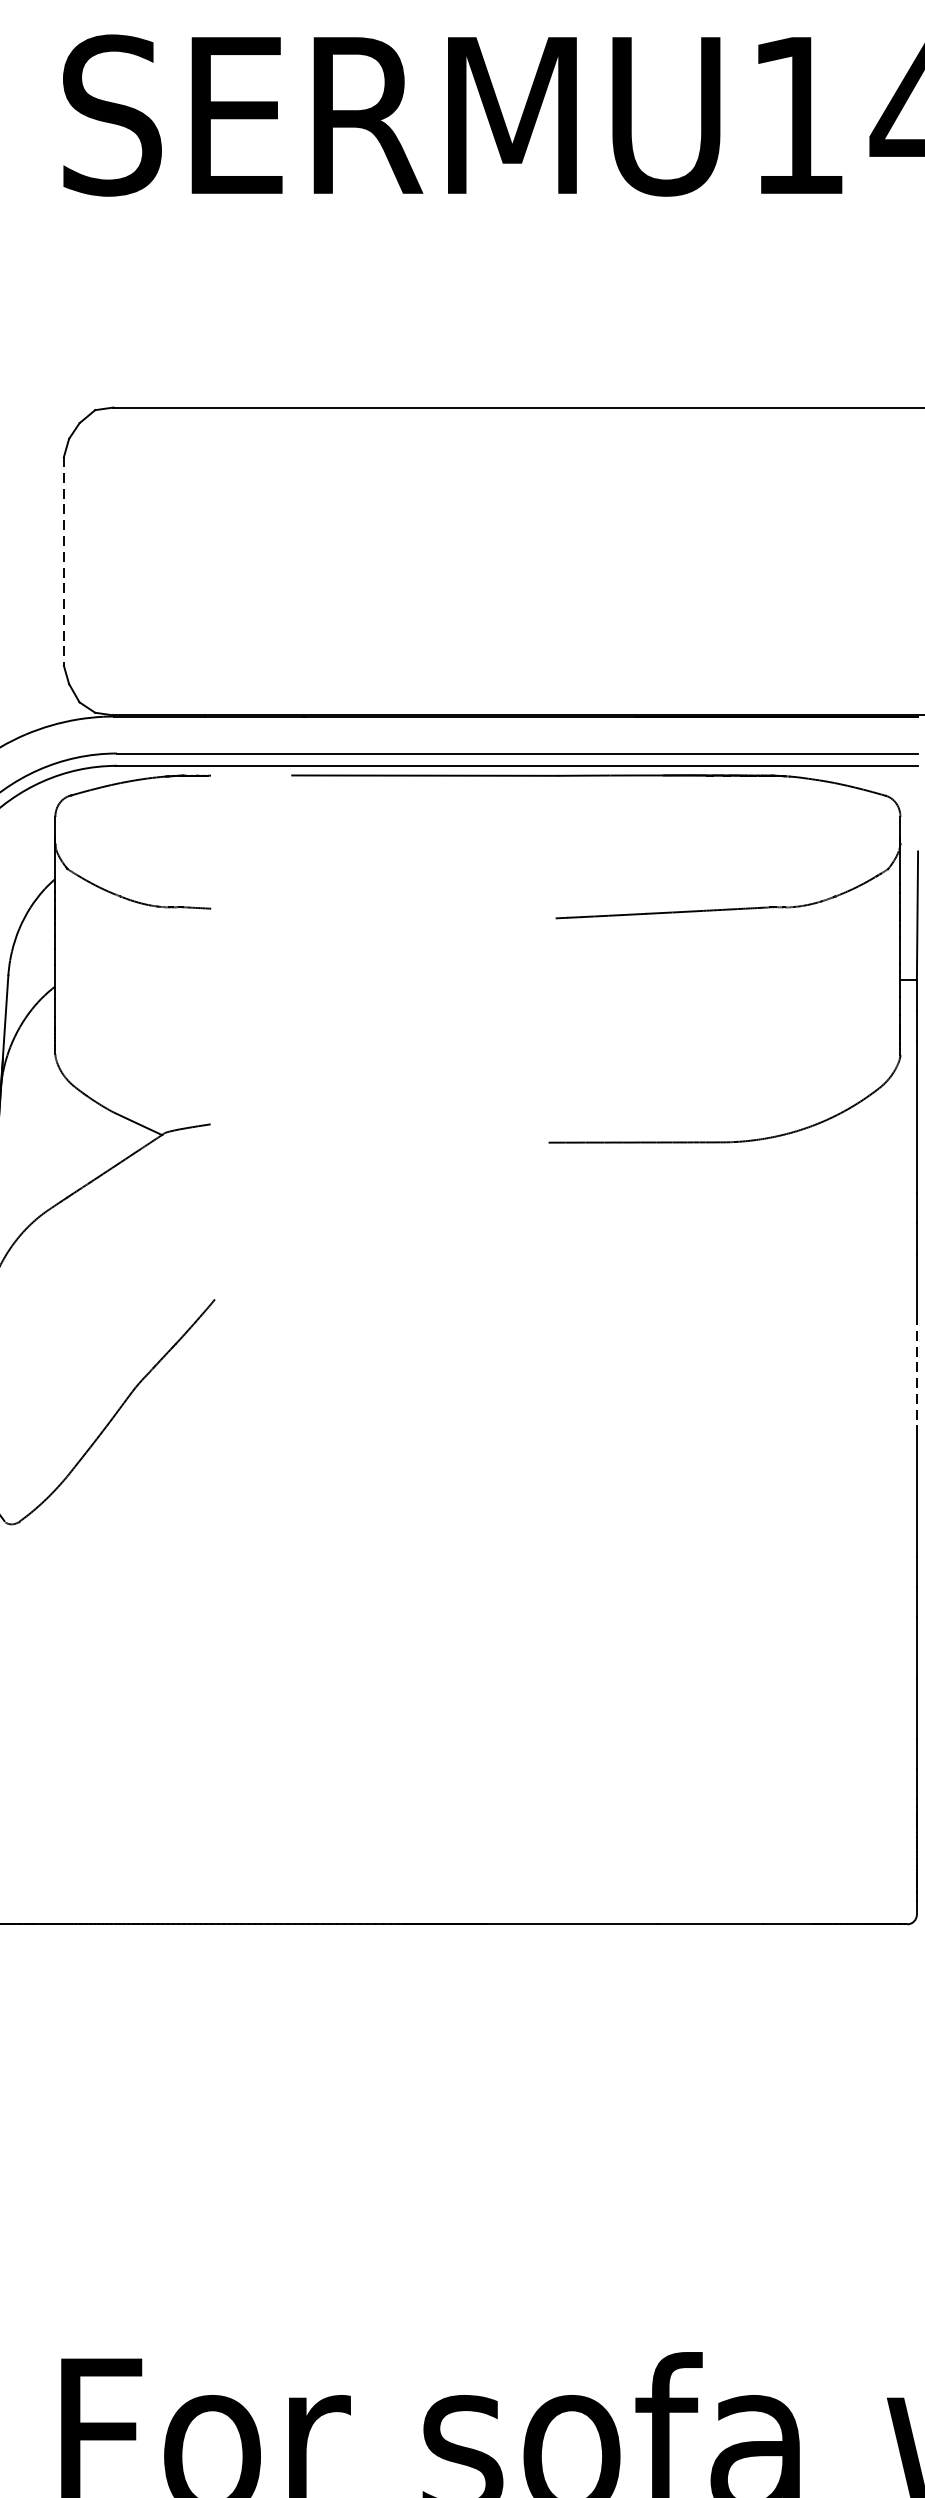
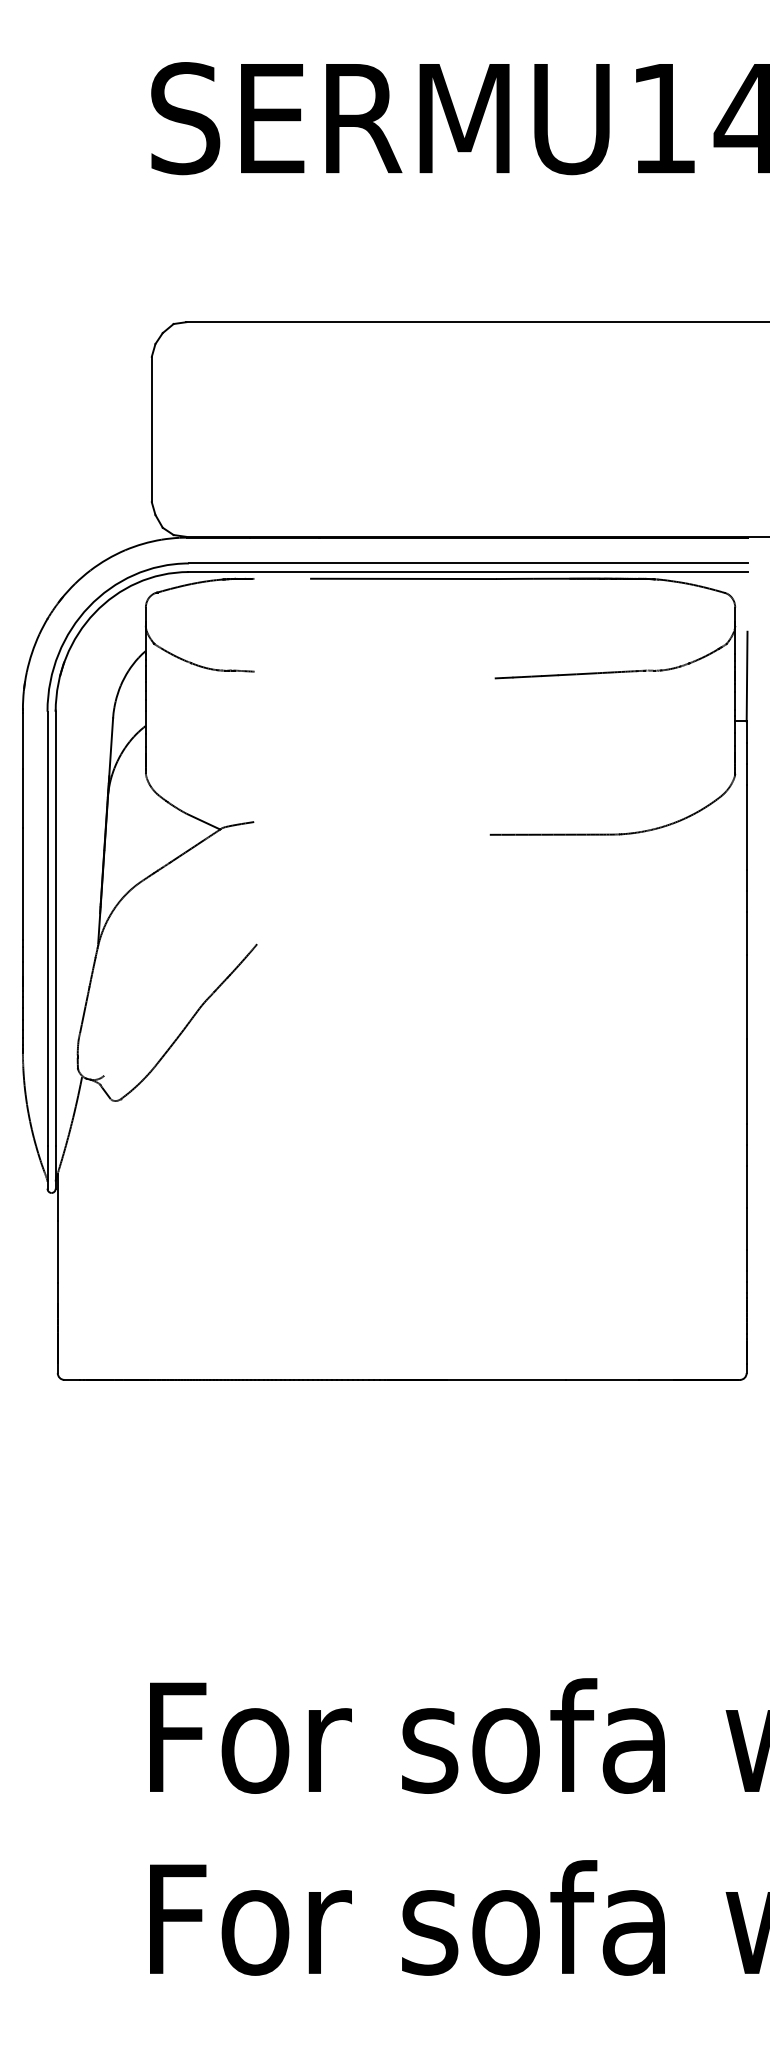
line: (63, 561) -> (151, 429), dashed -> solid
line: (916, 1374) -> (746, 996), dashed -> solid

